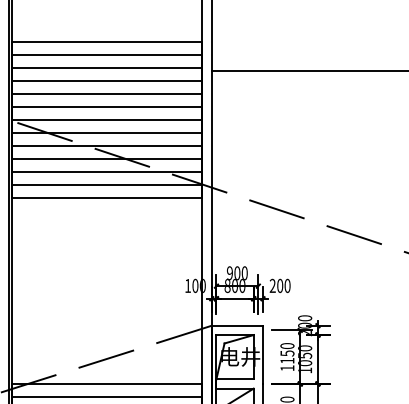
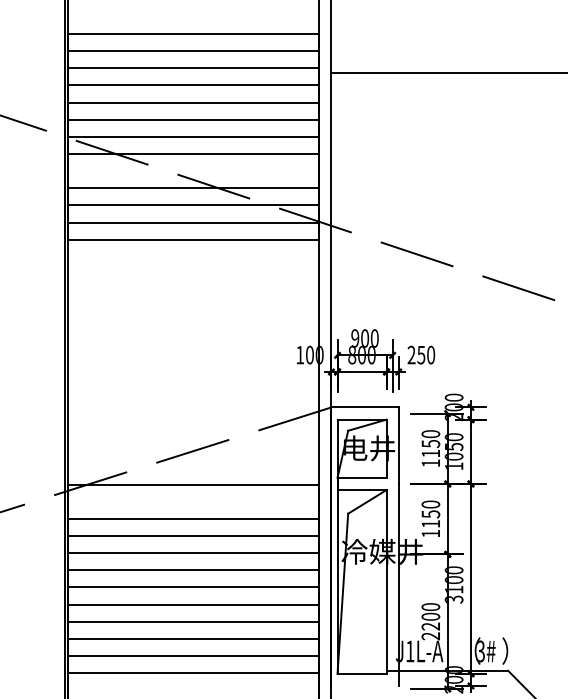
line: (106, 146) -> (193, 171), removed
text: (280, 285) -> (421, 354), 200 -> 250
line: (106, 397) -> (193, 501), removed

